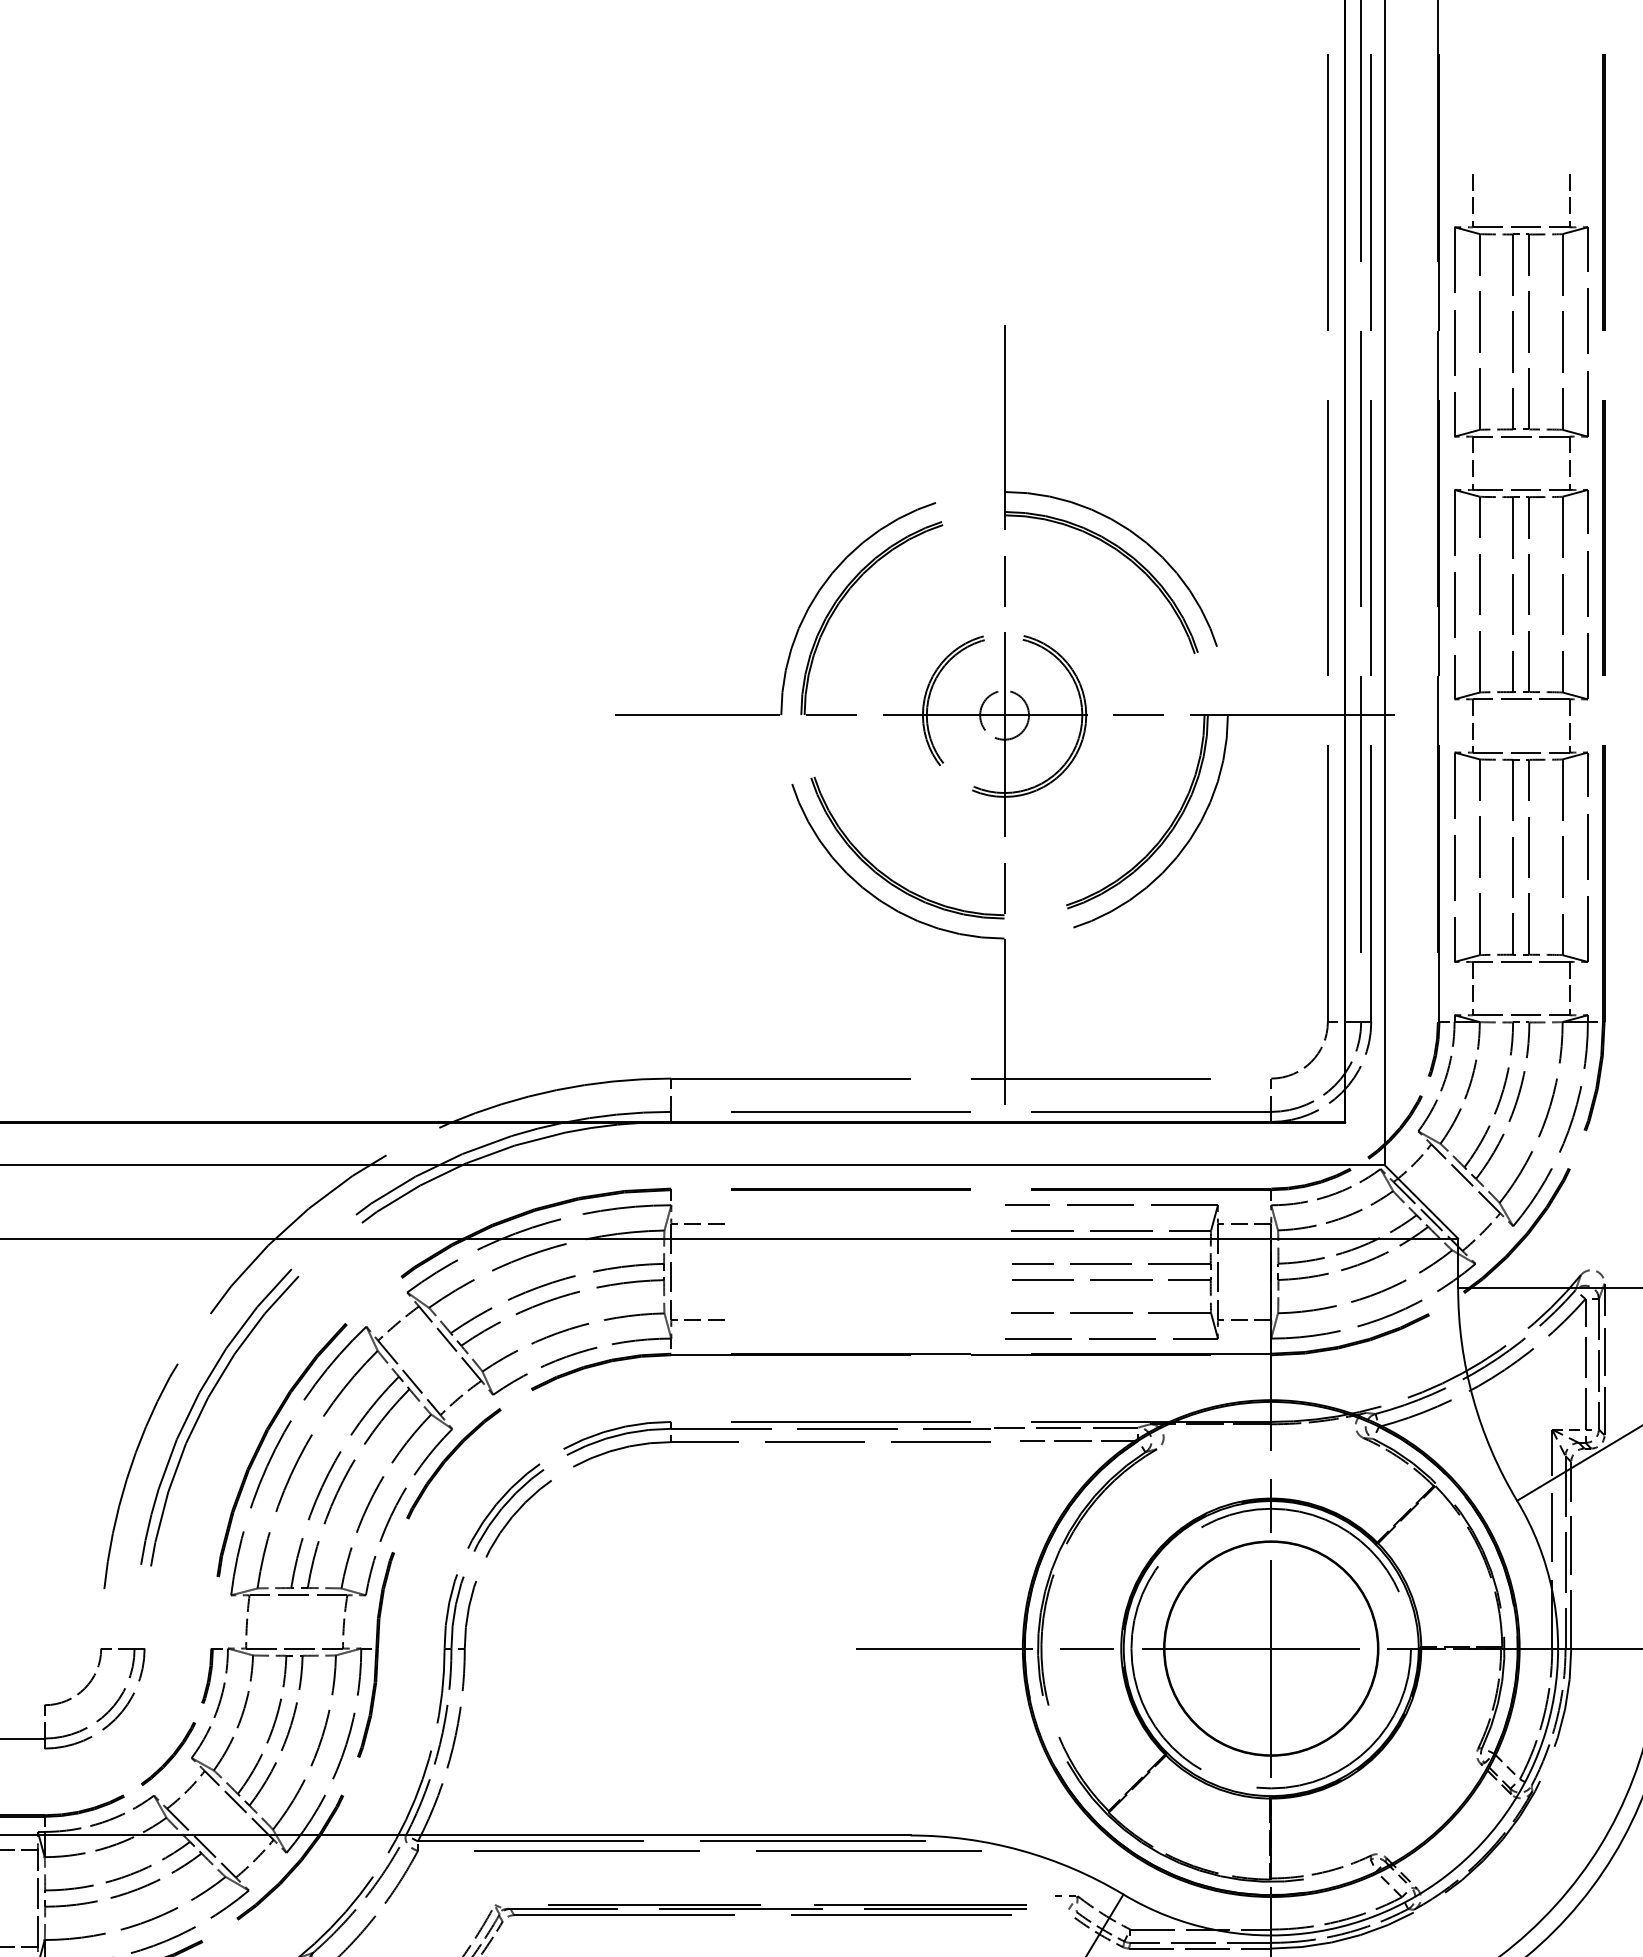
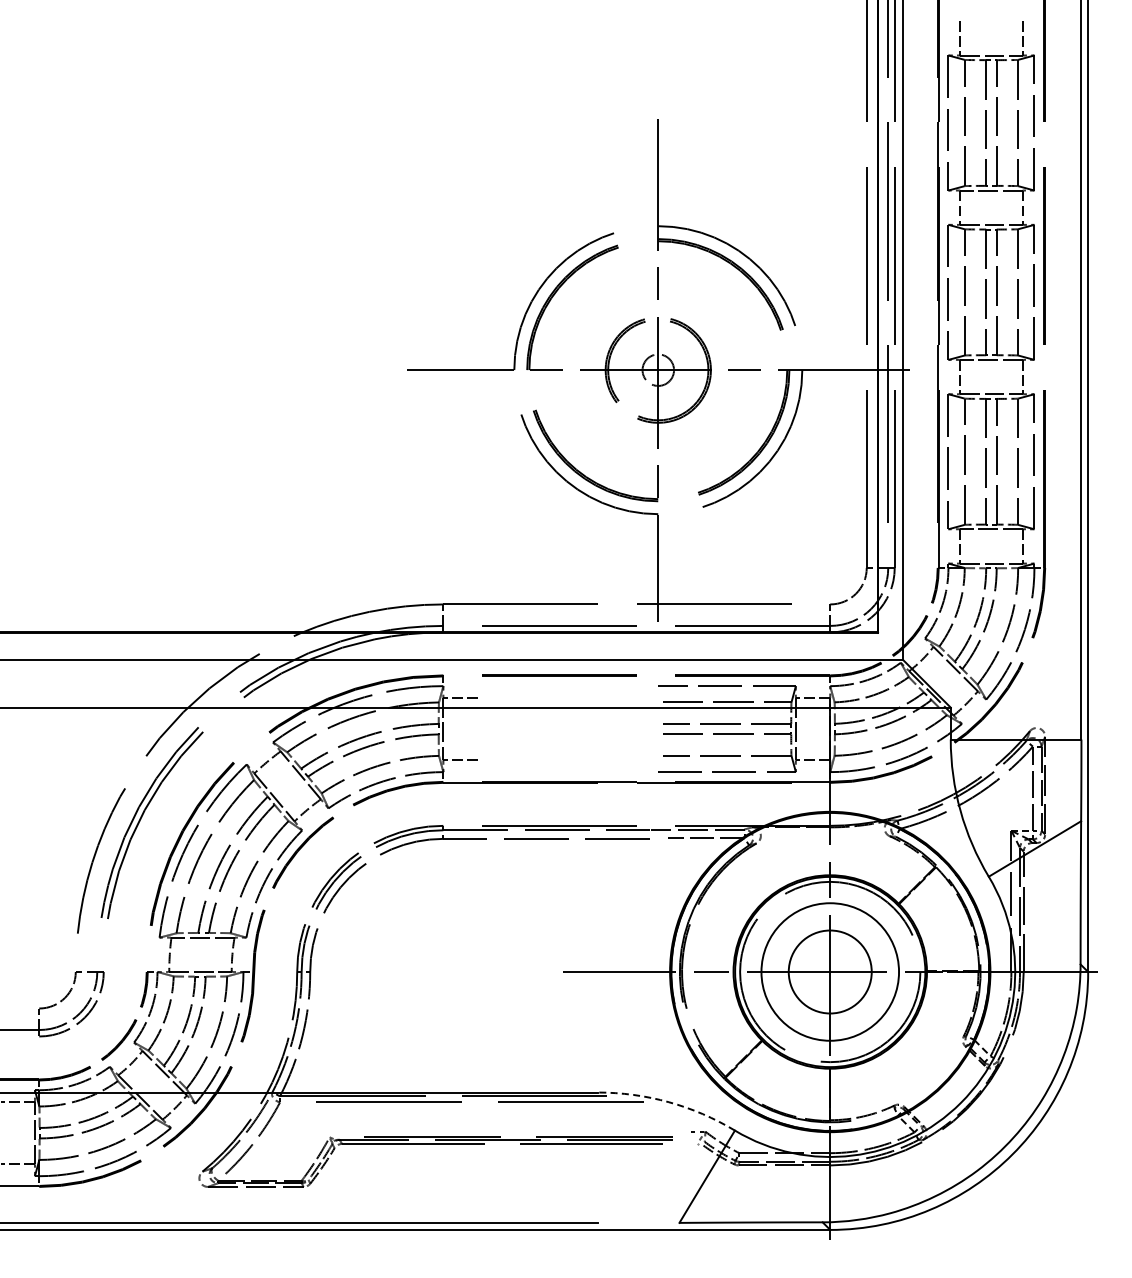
circle: (1271, 1647) -> (830, 971), size x0.6
arc: (1020, 1850) -> (668, 1102), solid -> dashed

